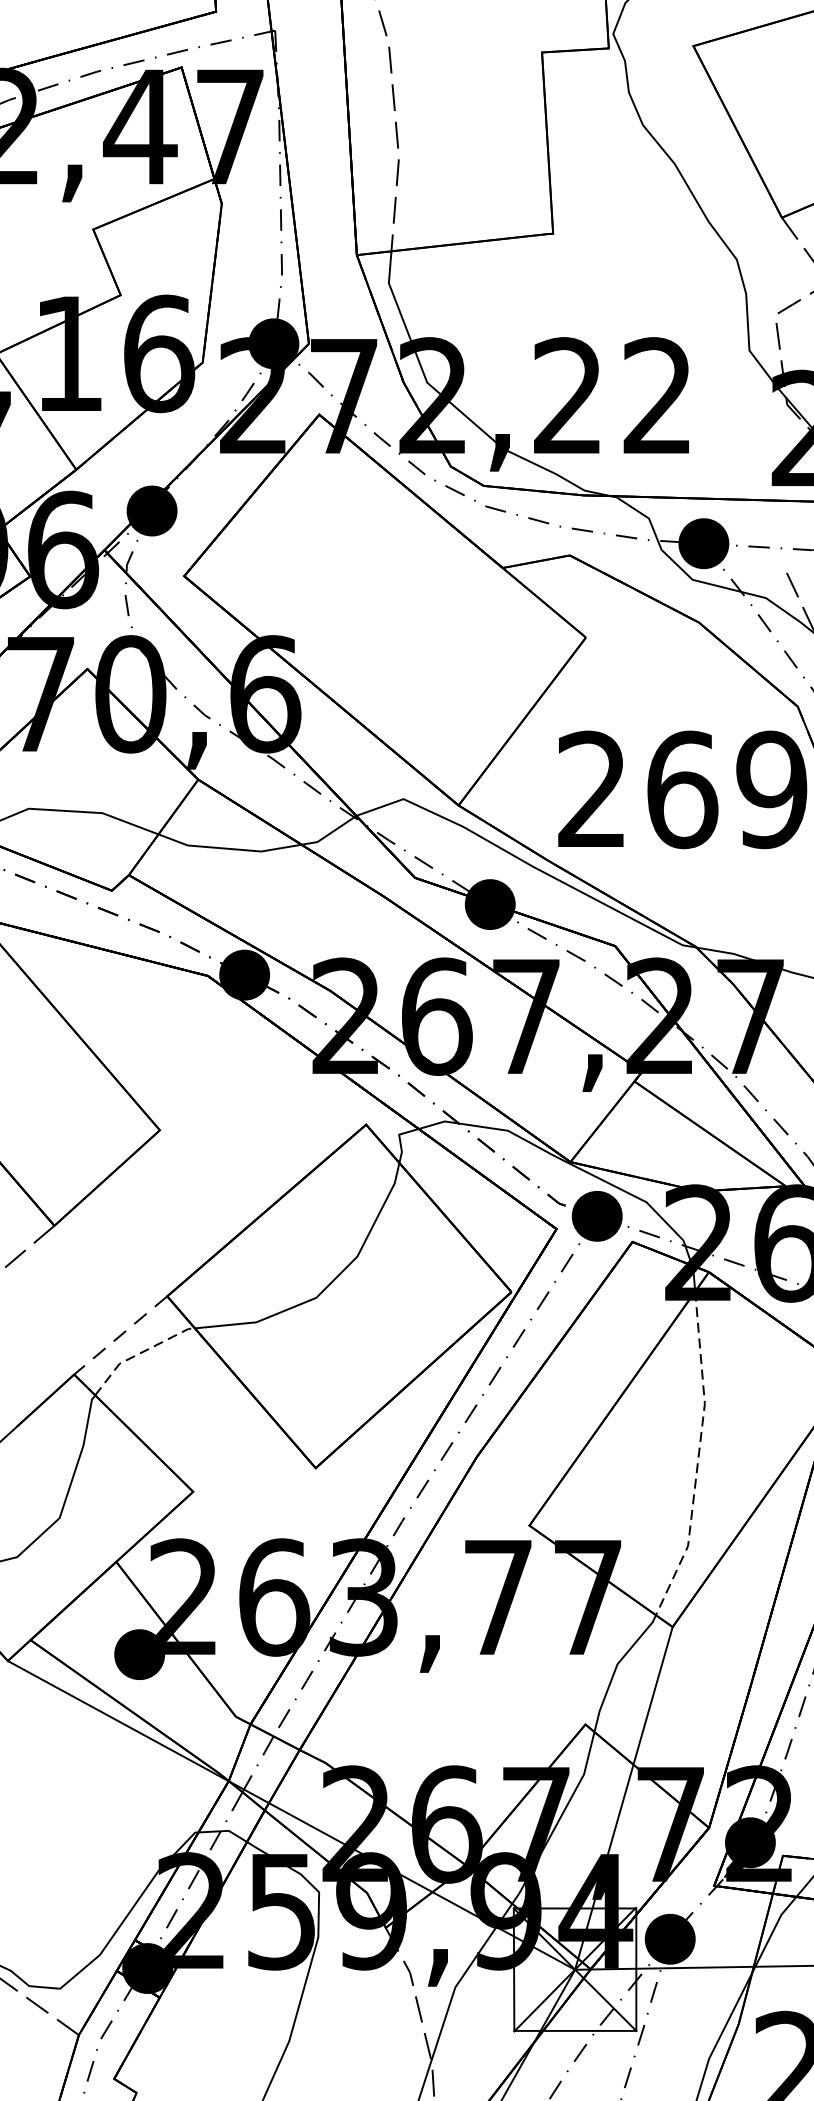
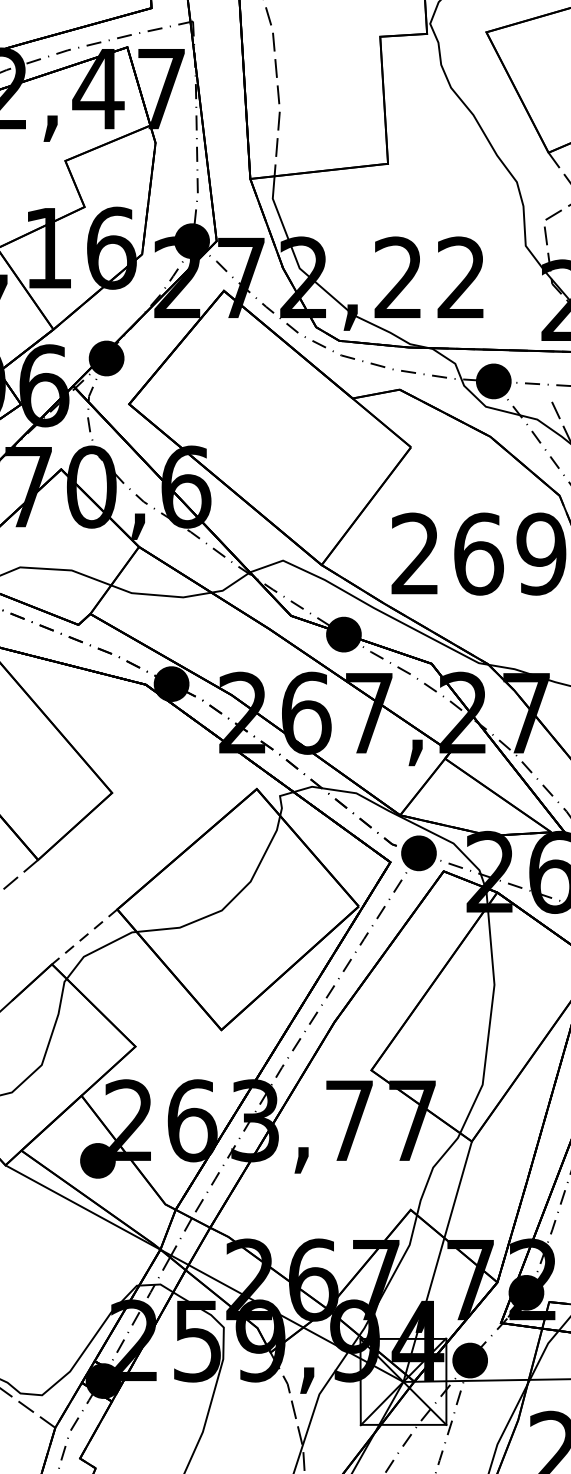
line: (139, 1353) -> (97, 949), dashed -> solid
line: (699, 1457) -> (490, 1022), dashed -> solid

